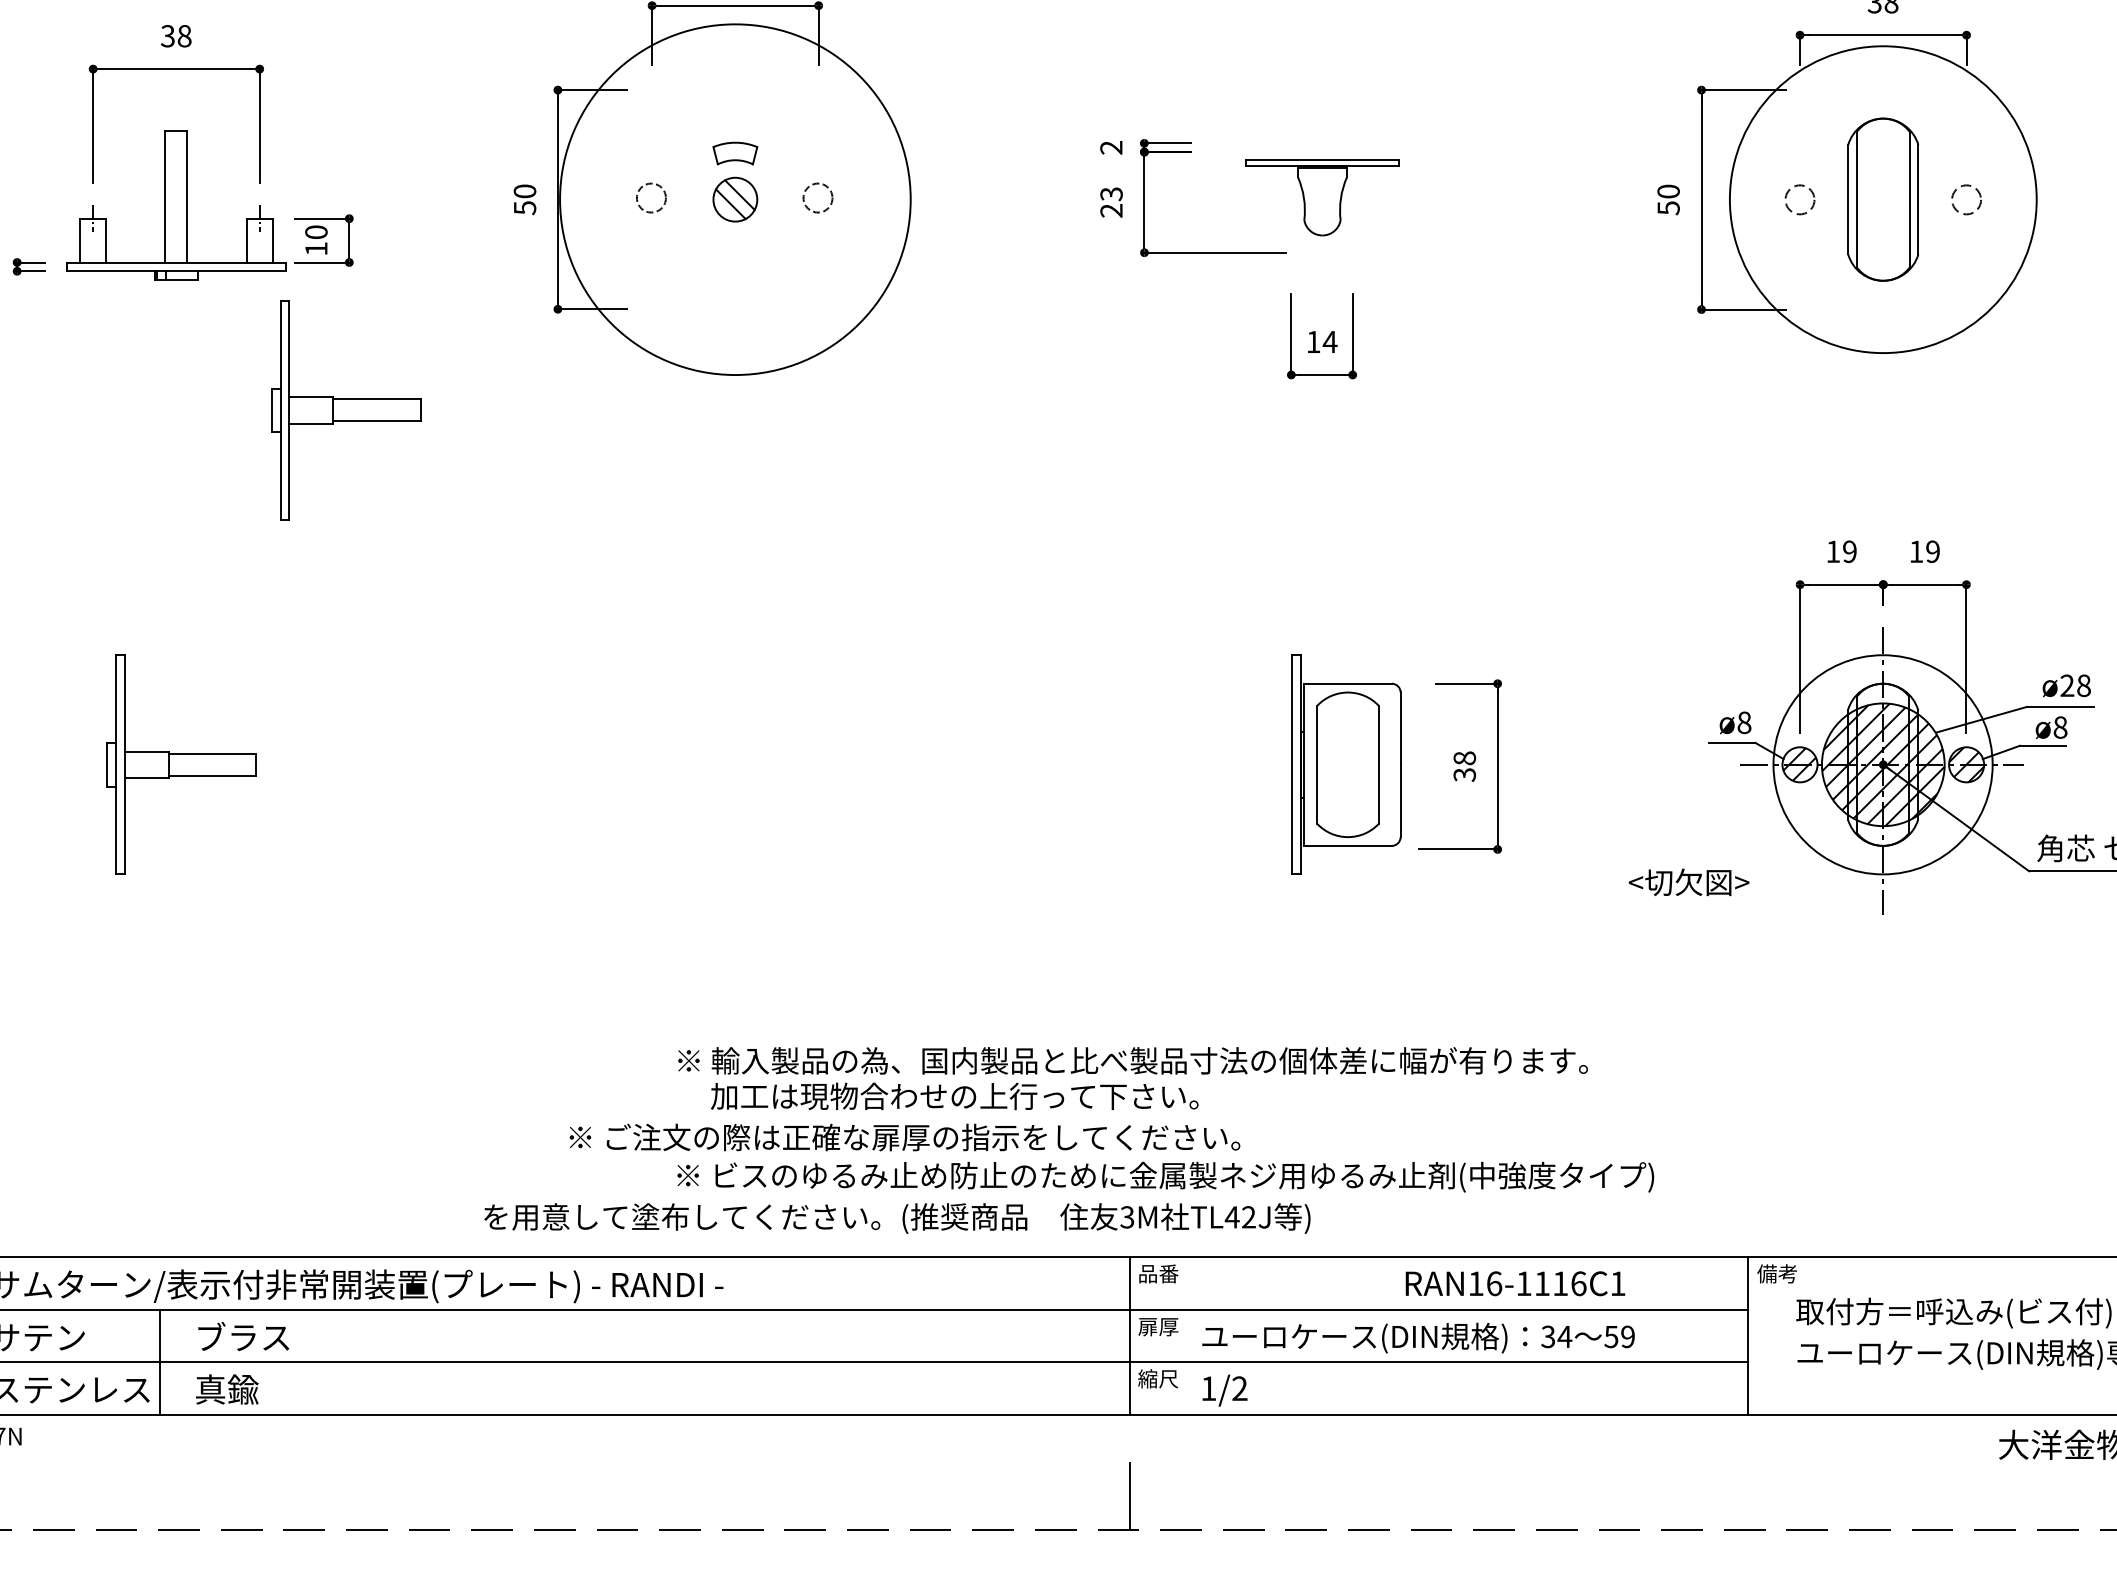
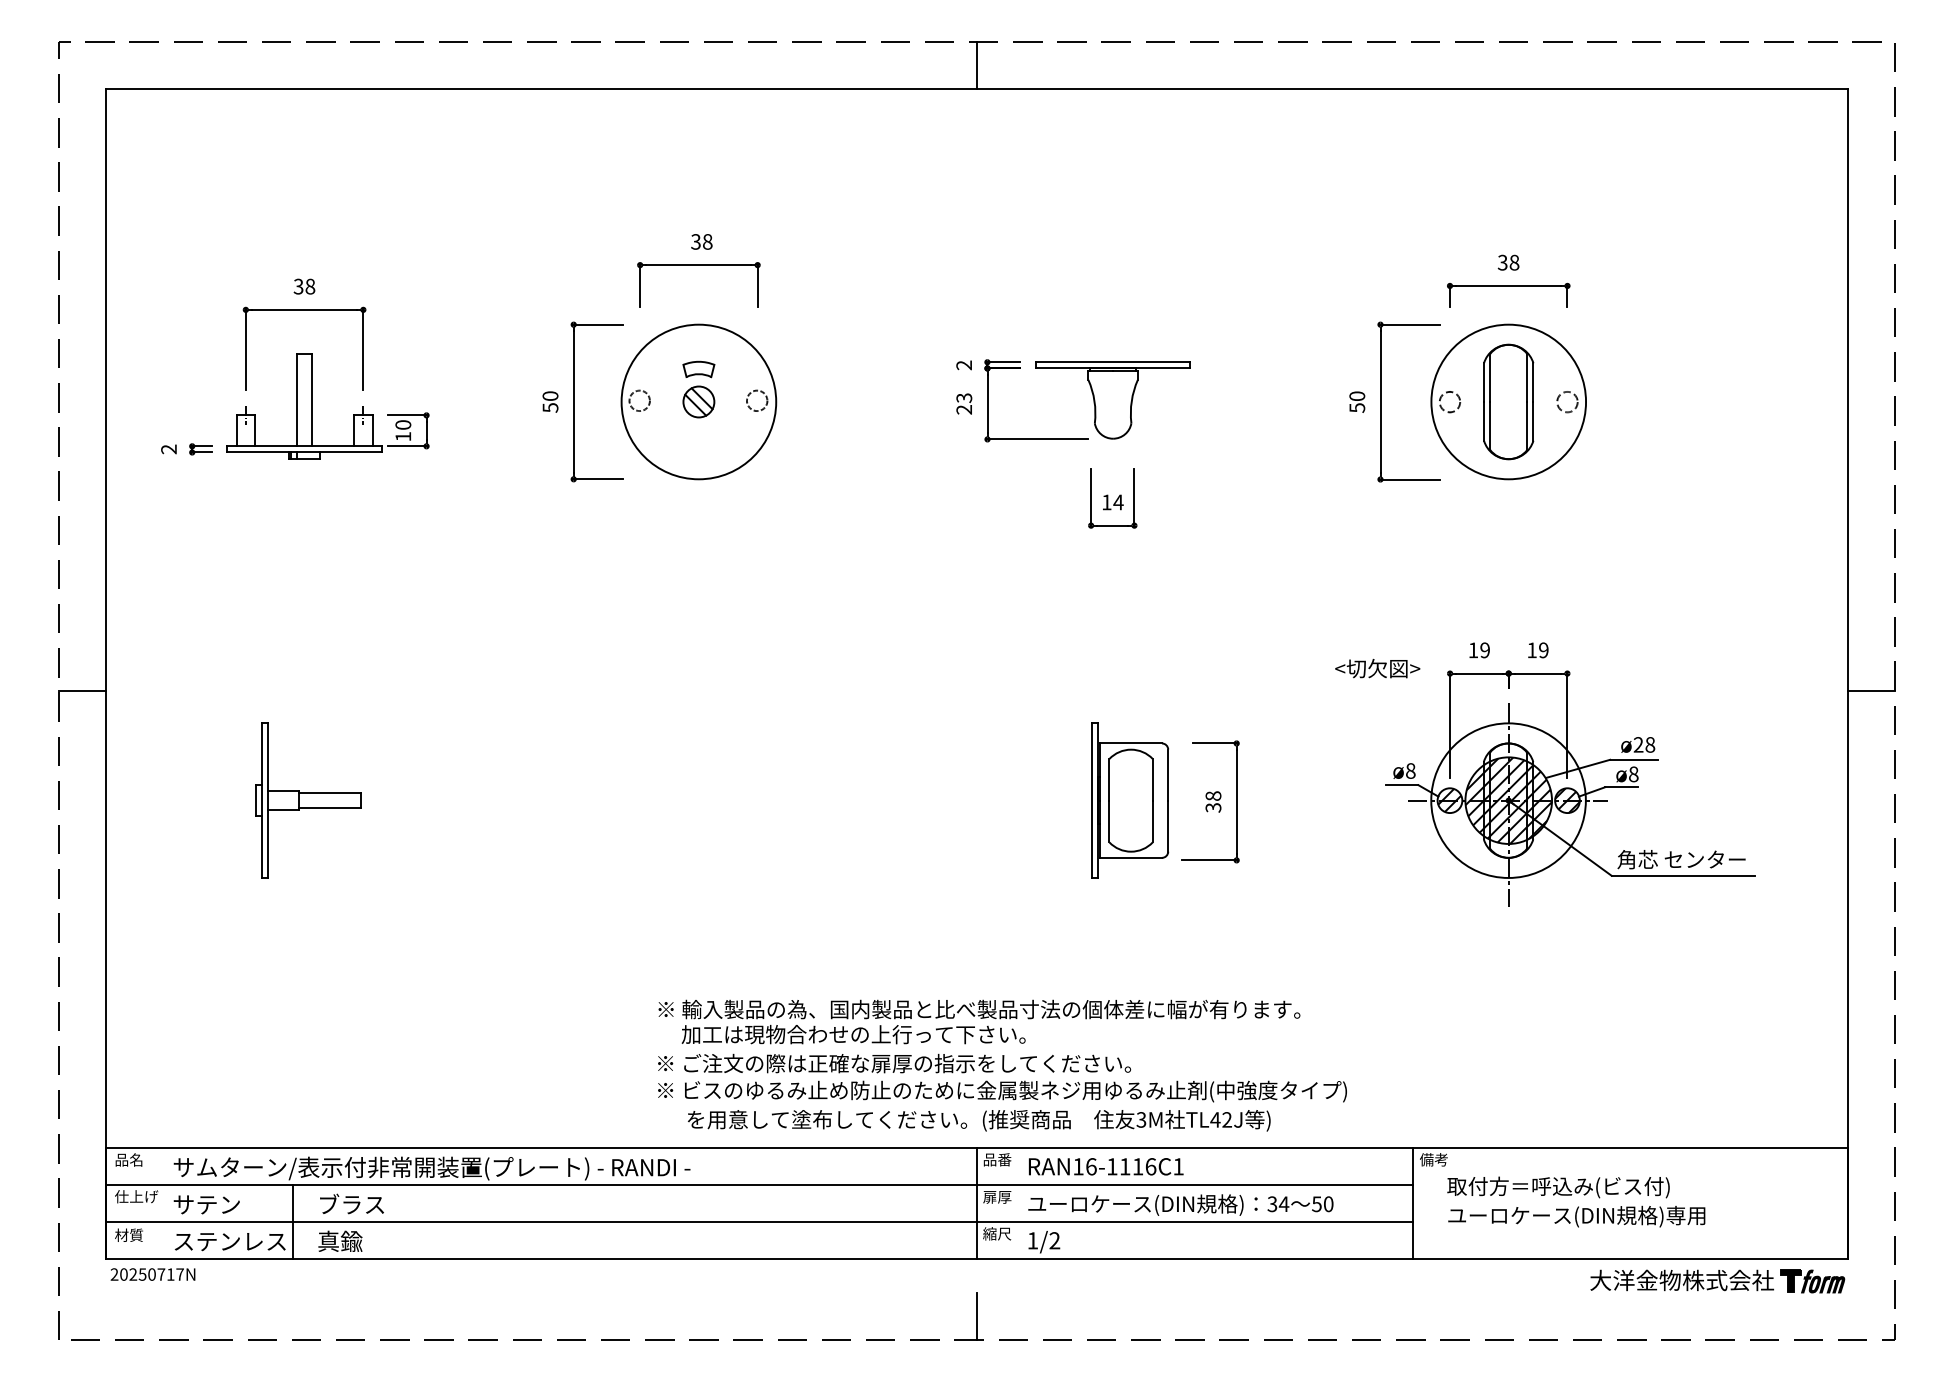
part: (1321, 197) -> (1112, 400), size x1.43
circle: (734, 198) -> (698, 401), size x0.62
circle: (1882, 198) -> (1508, 401), size x0.71
part: (346, 410) -> (424, 550), removed
text: (1688, 882) -> (1377, 668), moved
text: (904, 1137) -> (894, 1063), moved
text: (897, 1218) -> (979, 1120), moved
text: (1515, 1283) -> (1106, 1166), moved
text: (1627, 1337) -> (1328, 1204), 59 -> 50

